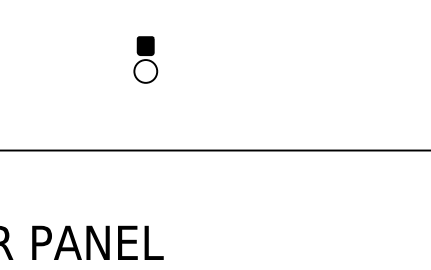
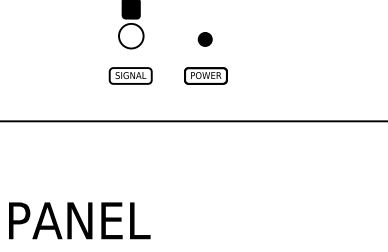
fill: (214, 74) -> (205, 39), added
part: (144, 108) -> (129, 76), added
part: (214, 108) -> (205, 76), added

